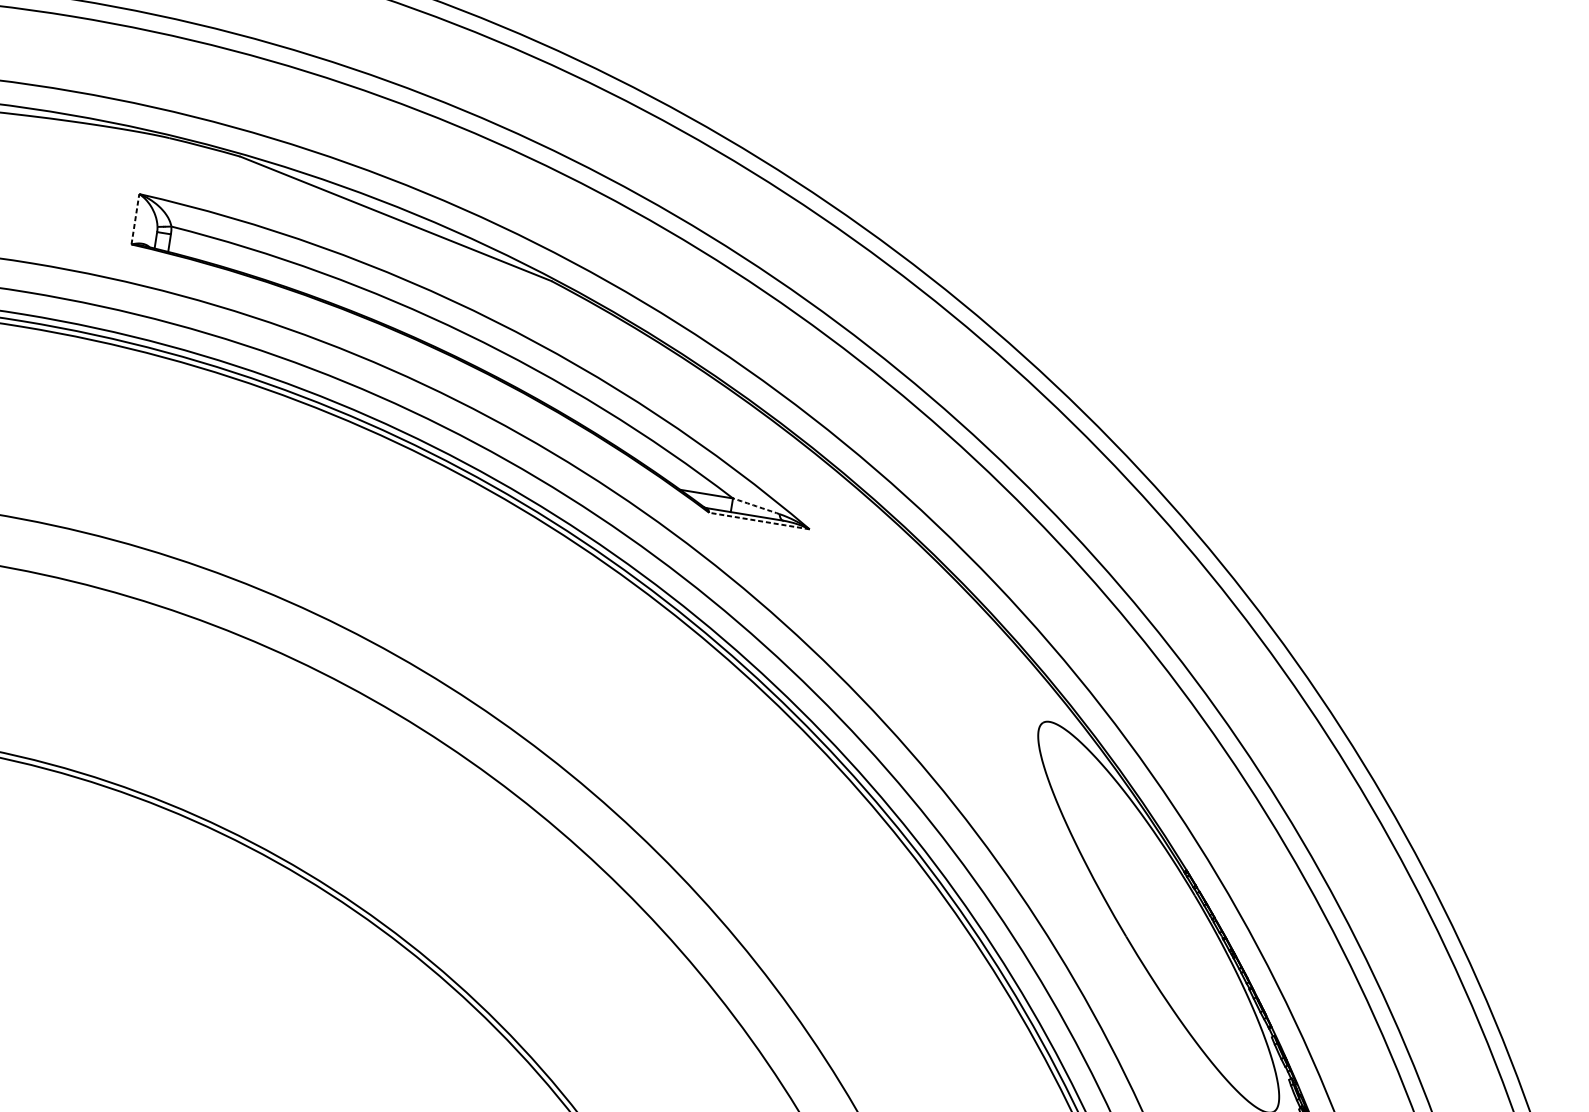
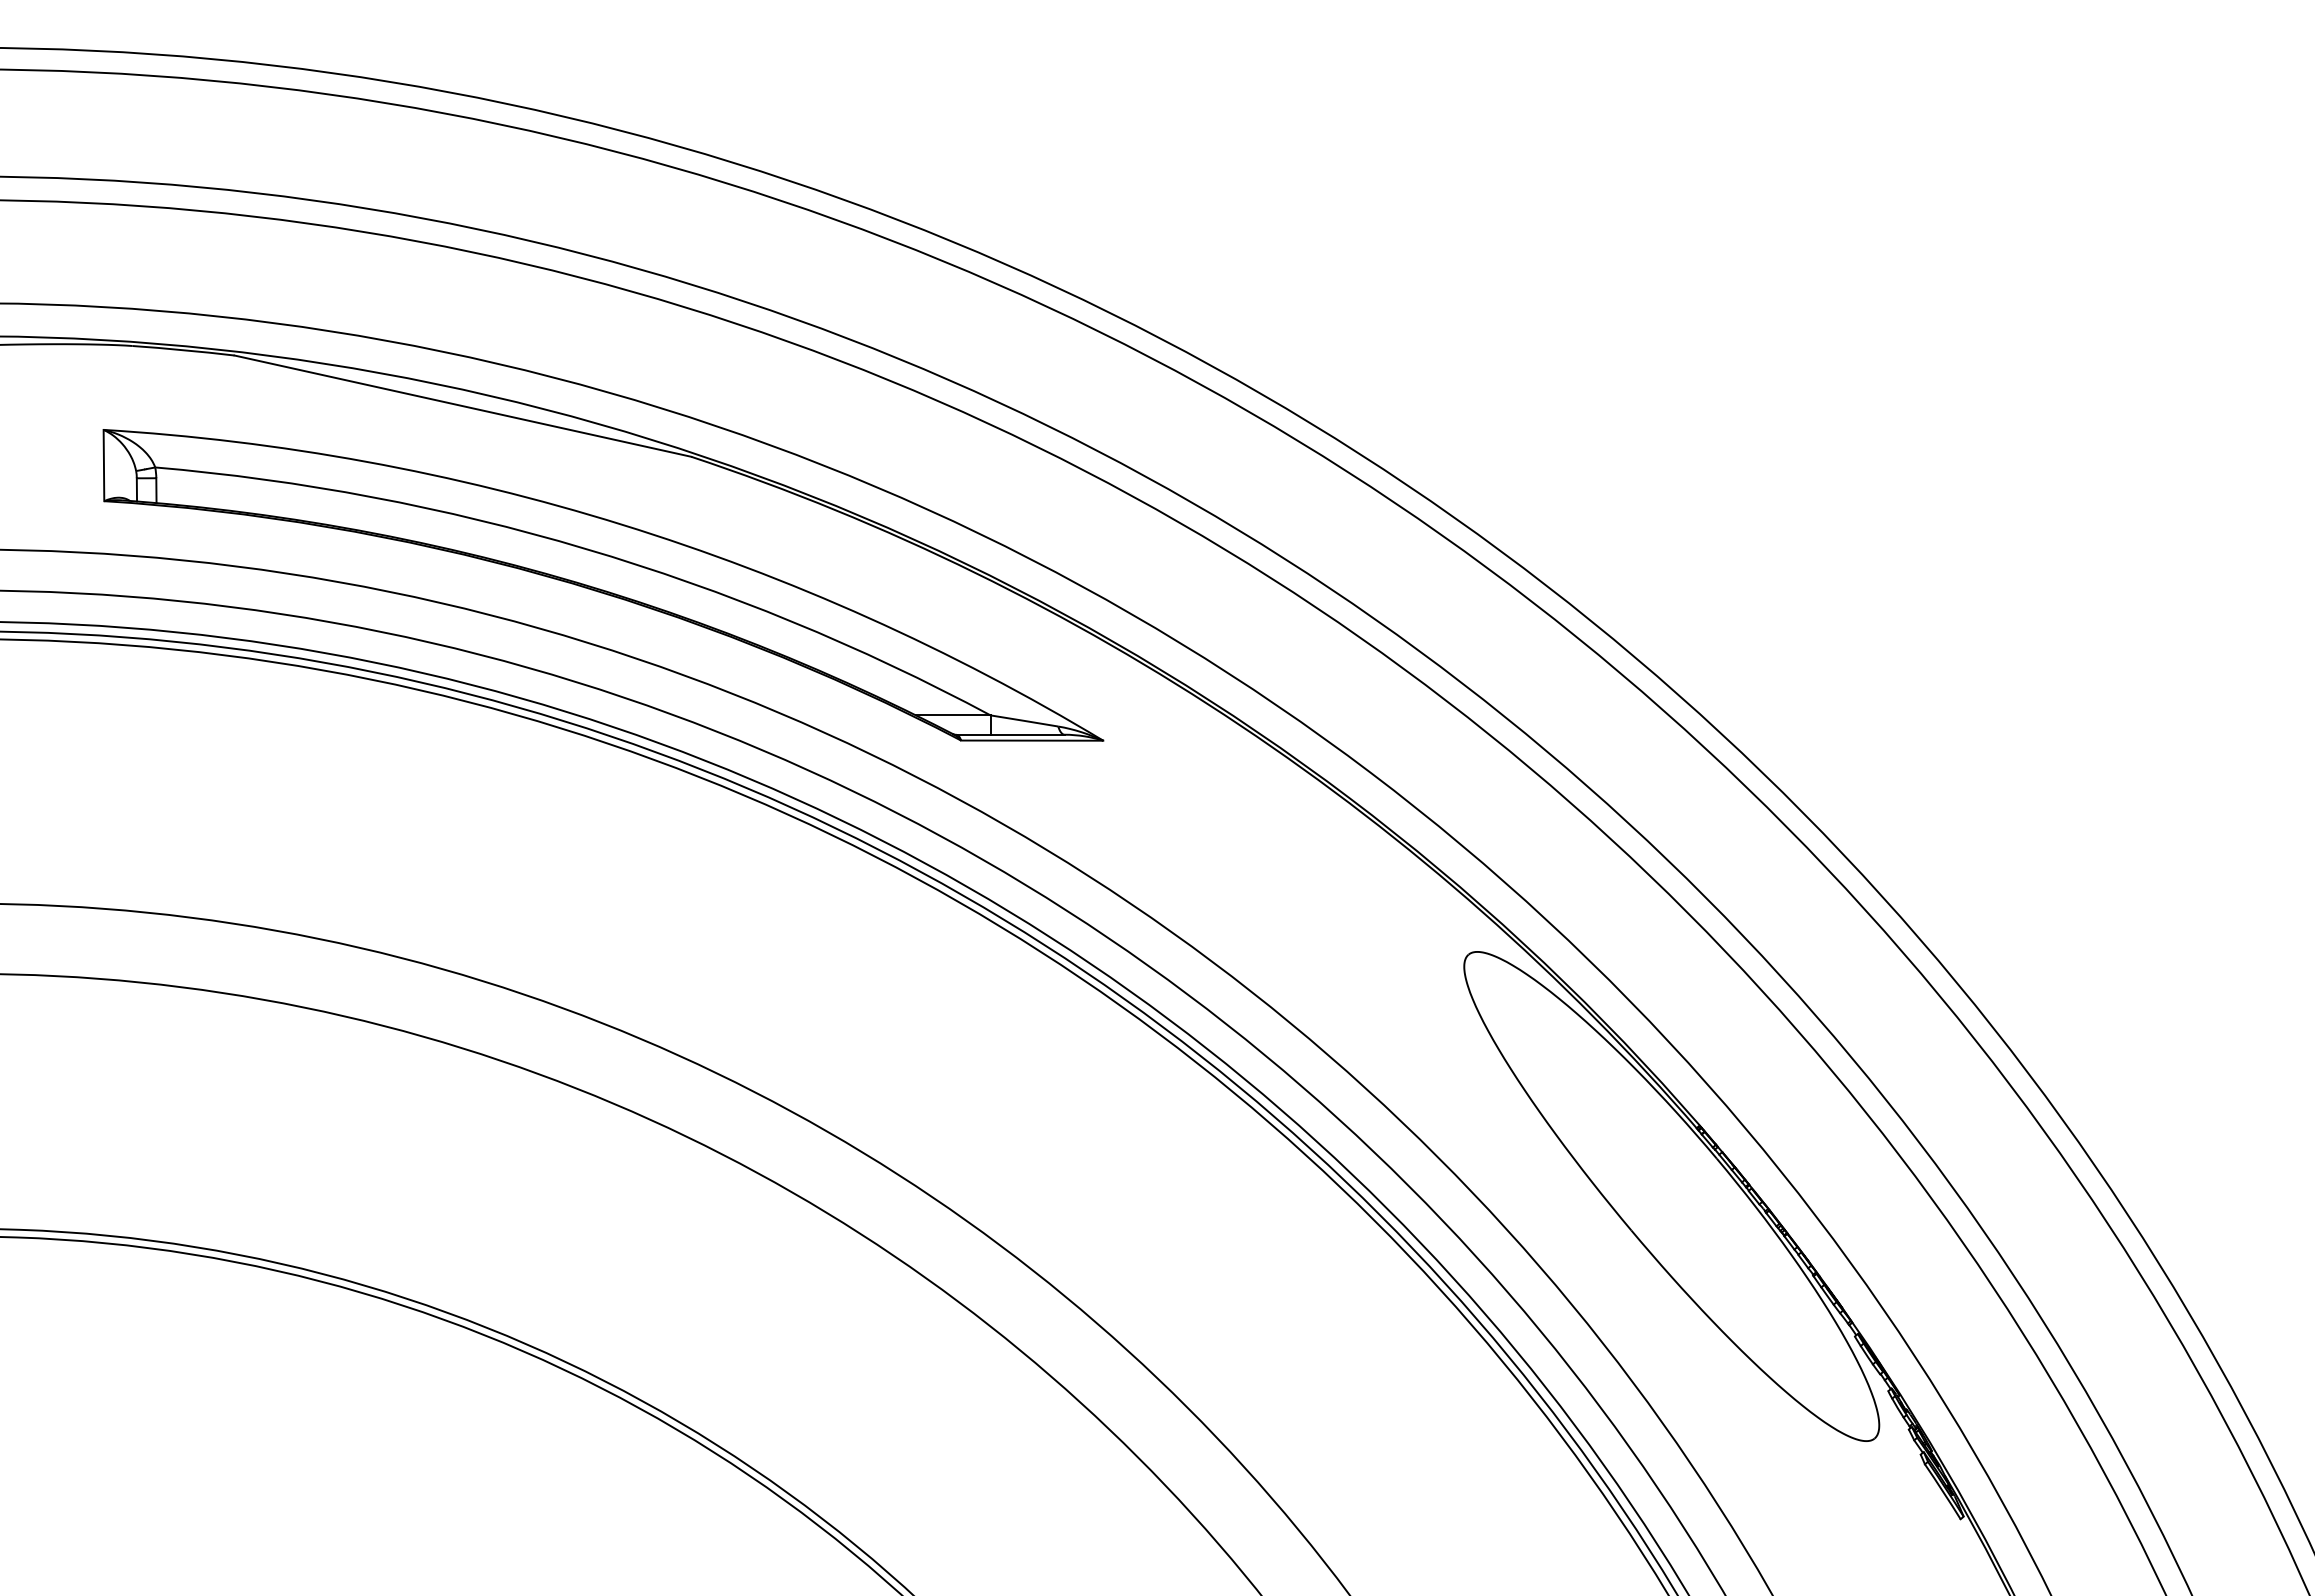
line: (135, 219) -> (103, 465), dashed -> solid
arc: (756, 505) -> (1024, 720), dashed -> solid
line: (758, 520) -> (1031, 740), dashed -> solid

